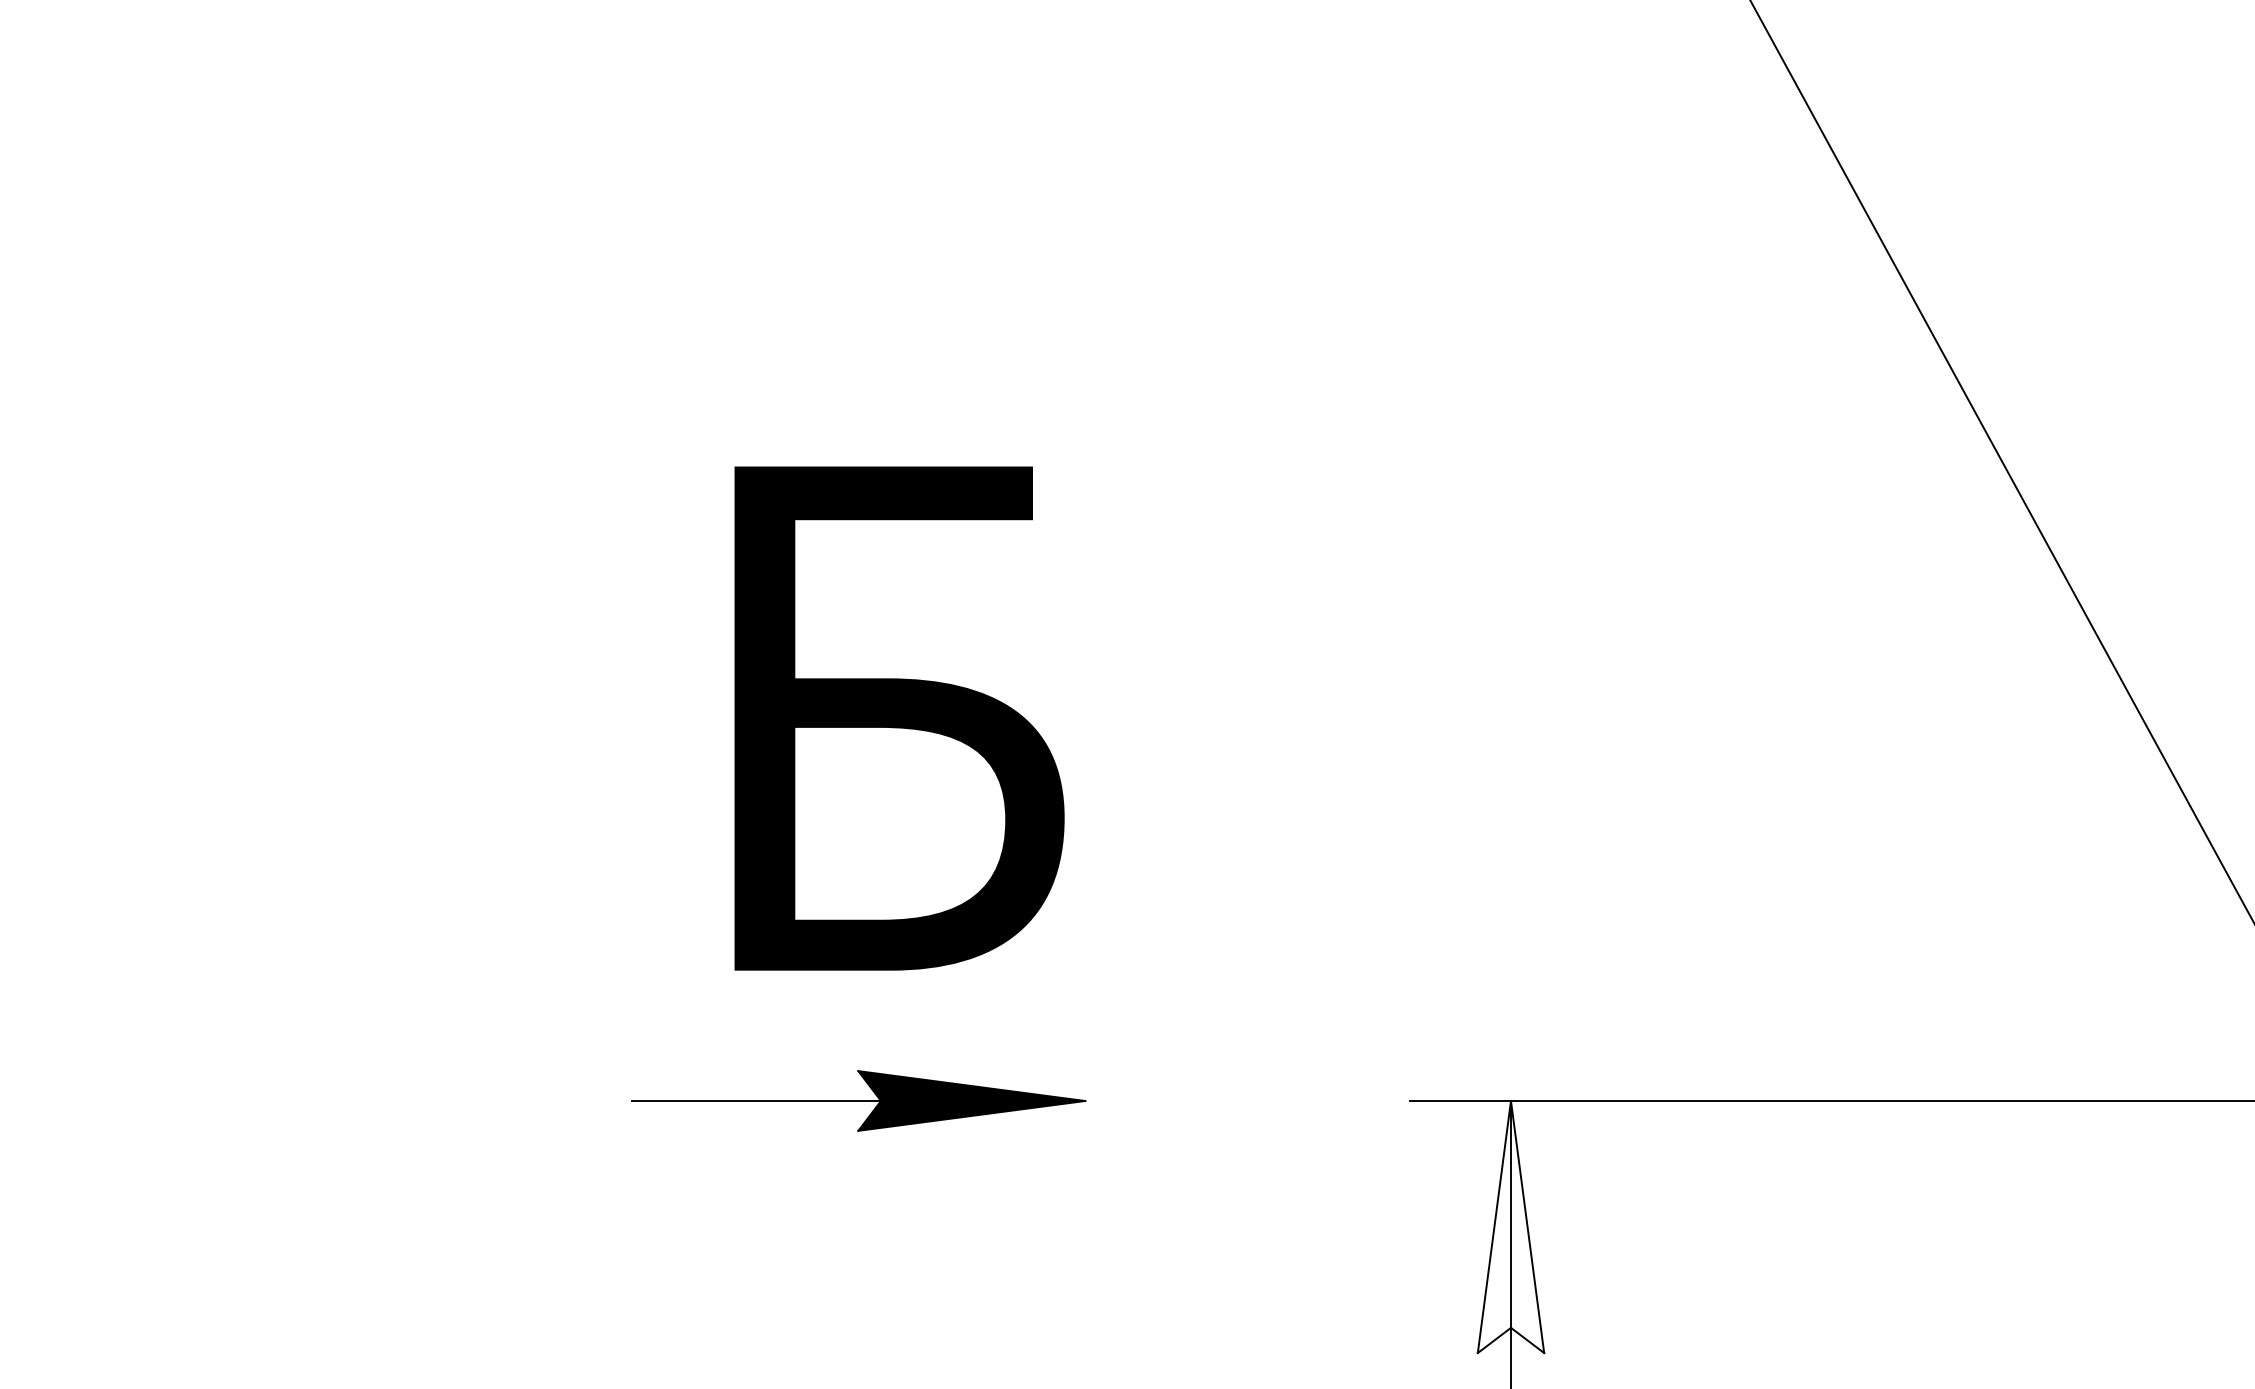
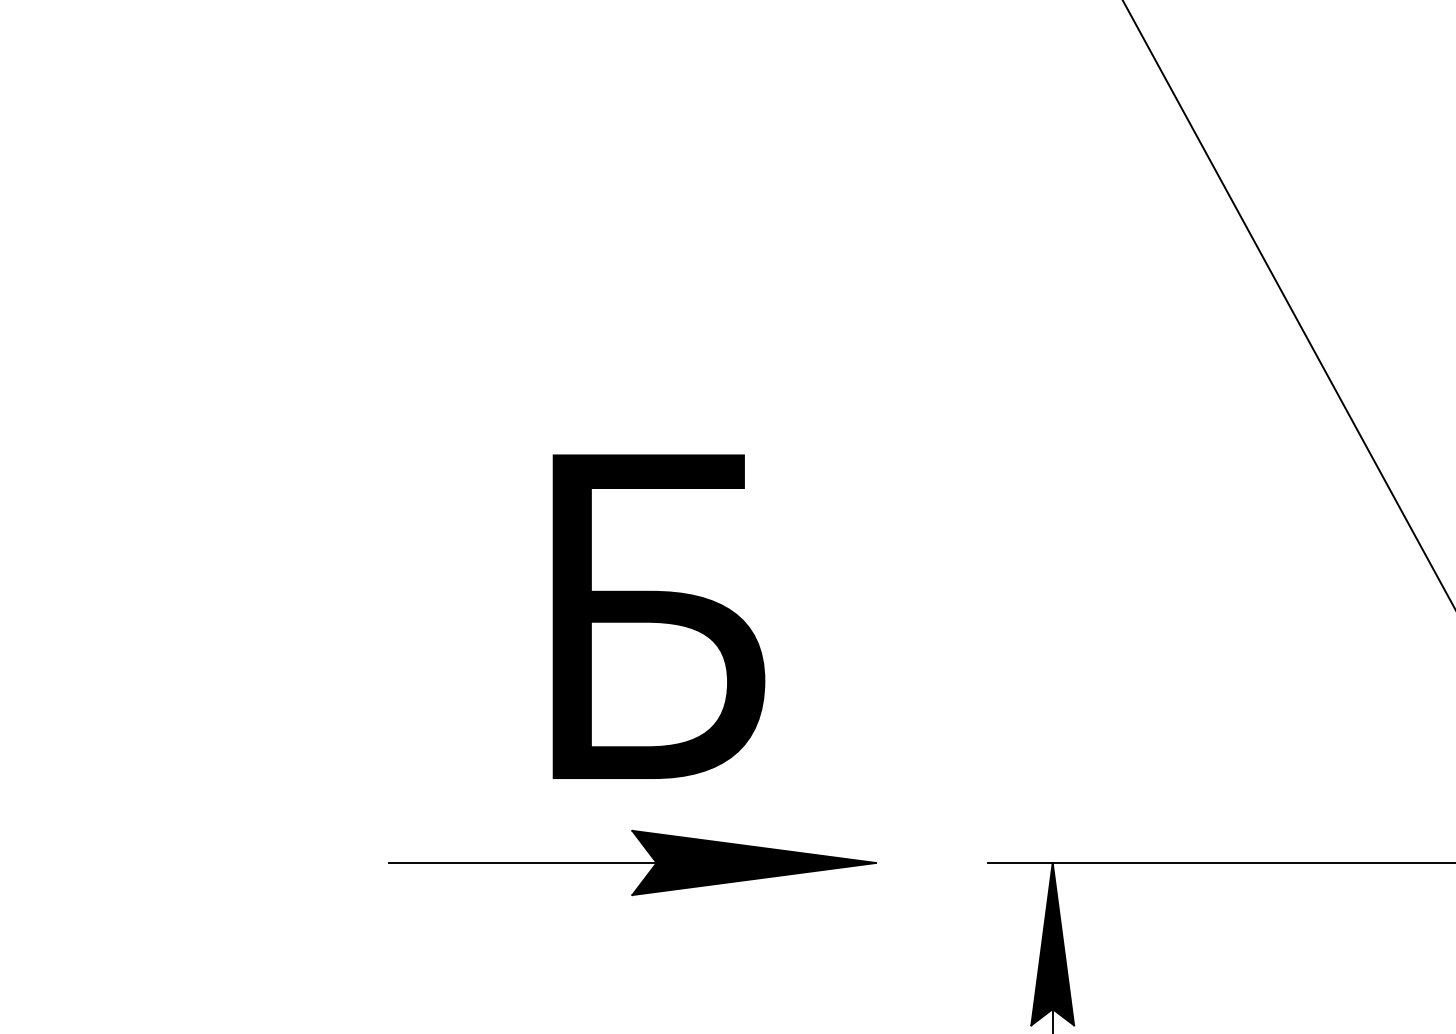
part: (858, 1100) -> (632, 862), size x1.67
fill: (1510, 1226) -> (1052, 943), added

